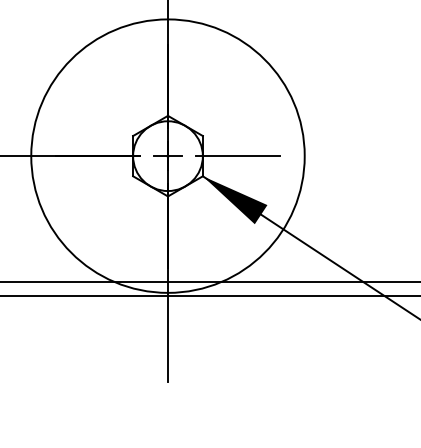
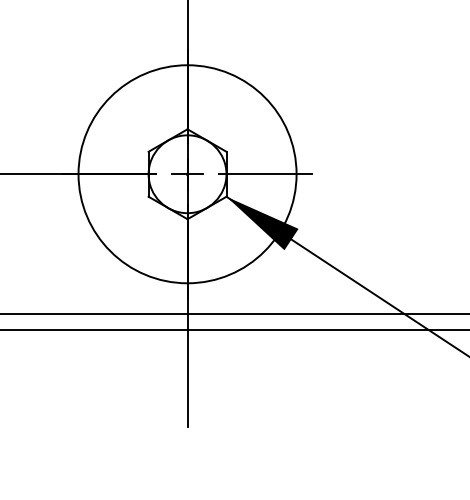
circle: (167, 155) -> (186, 173), size x0.71

